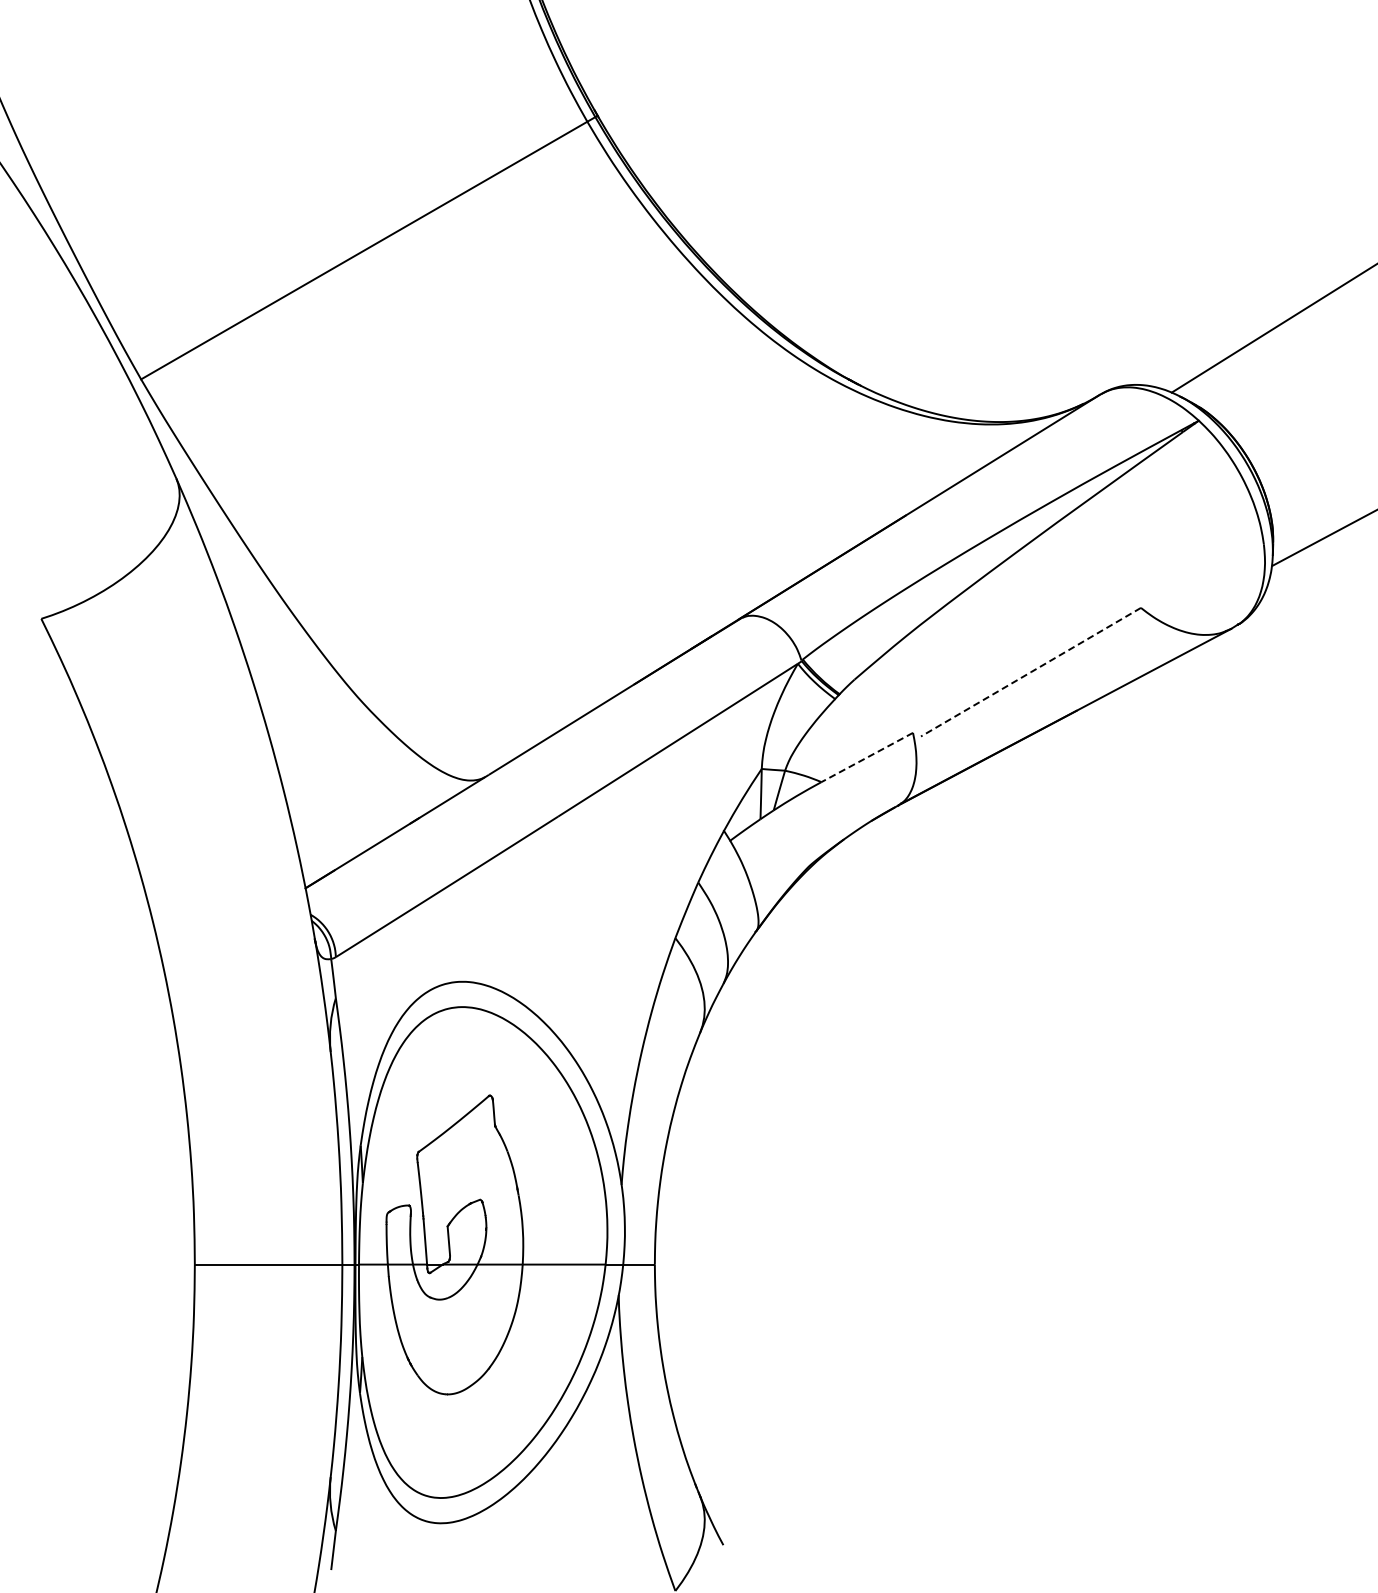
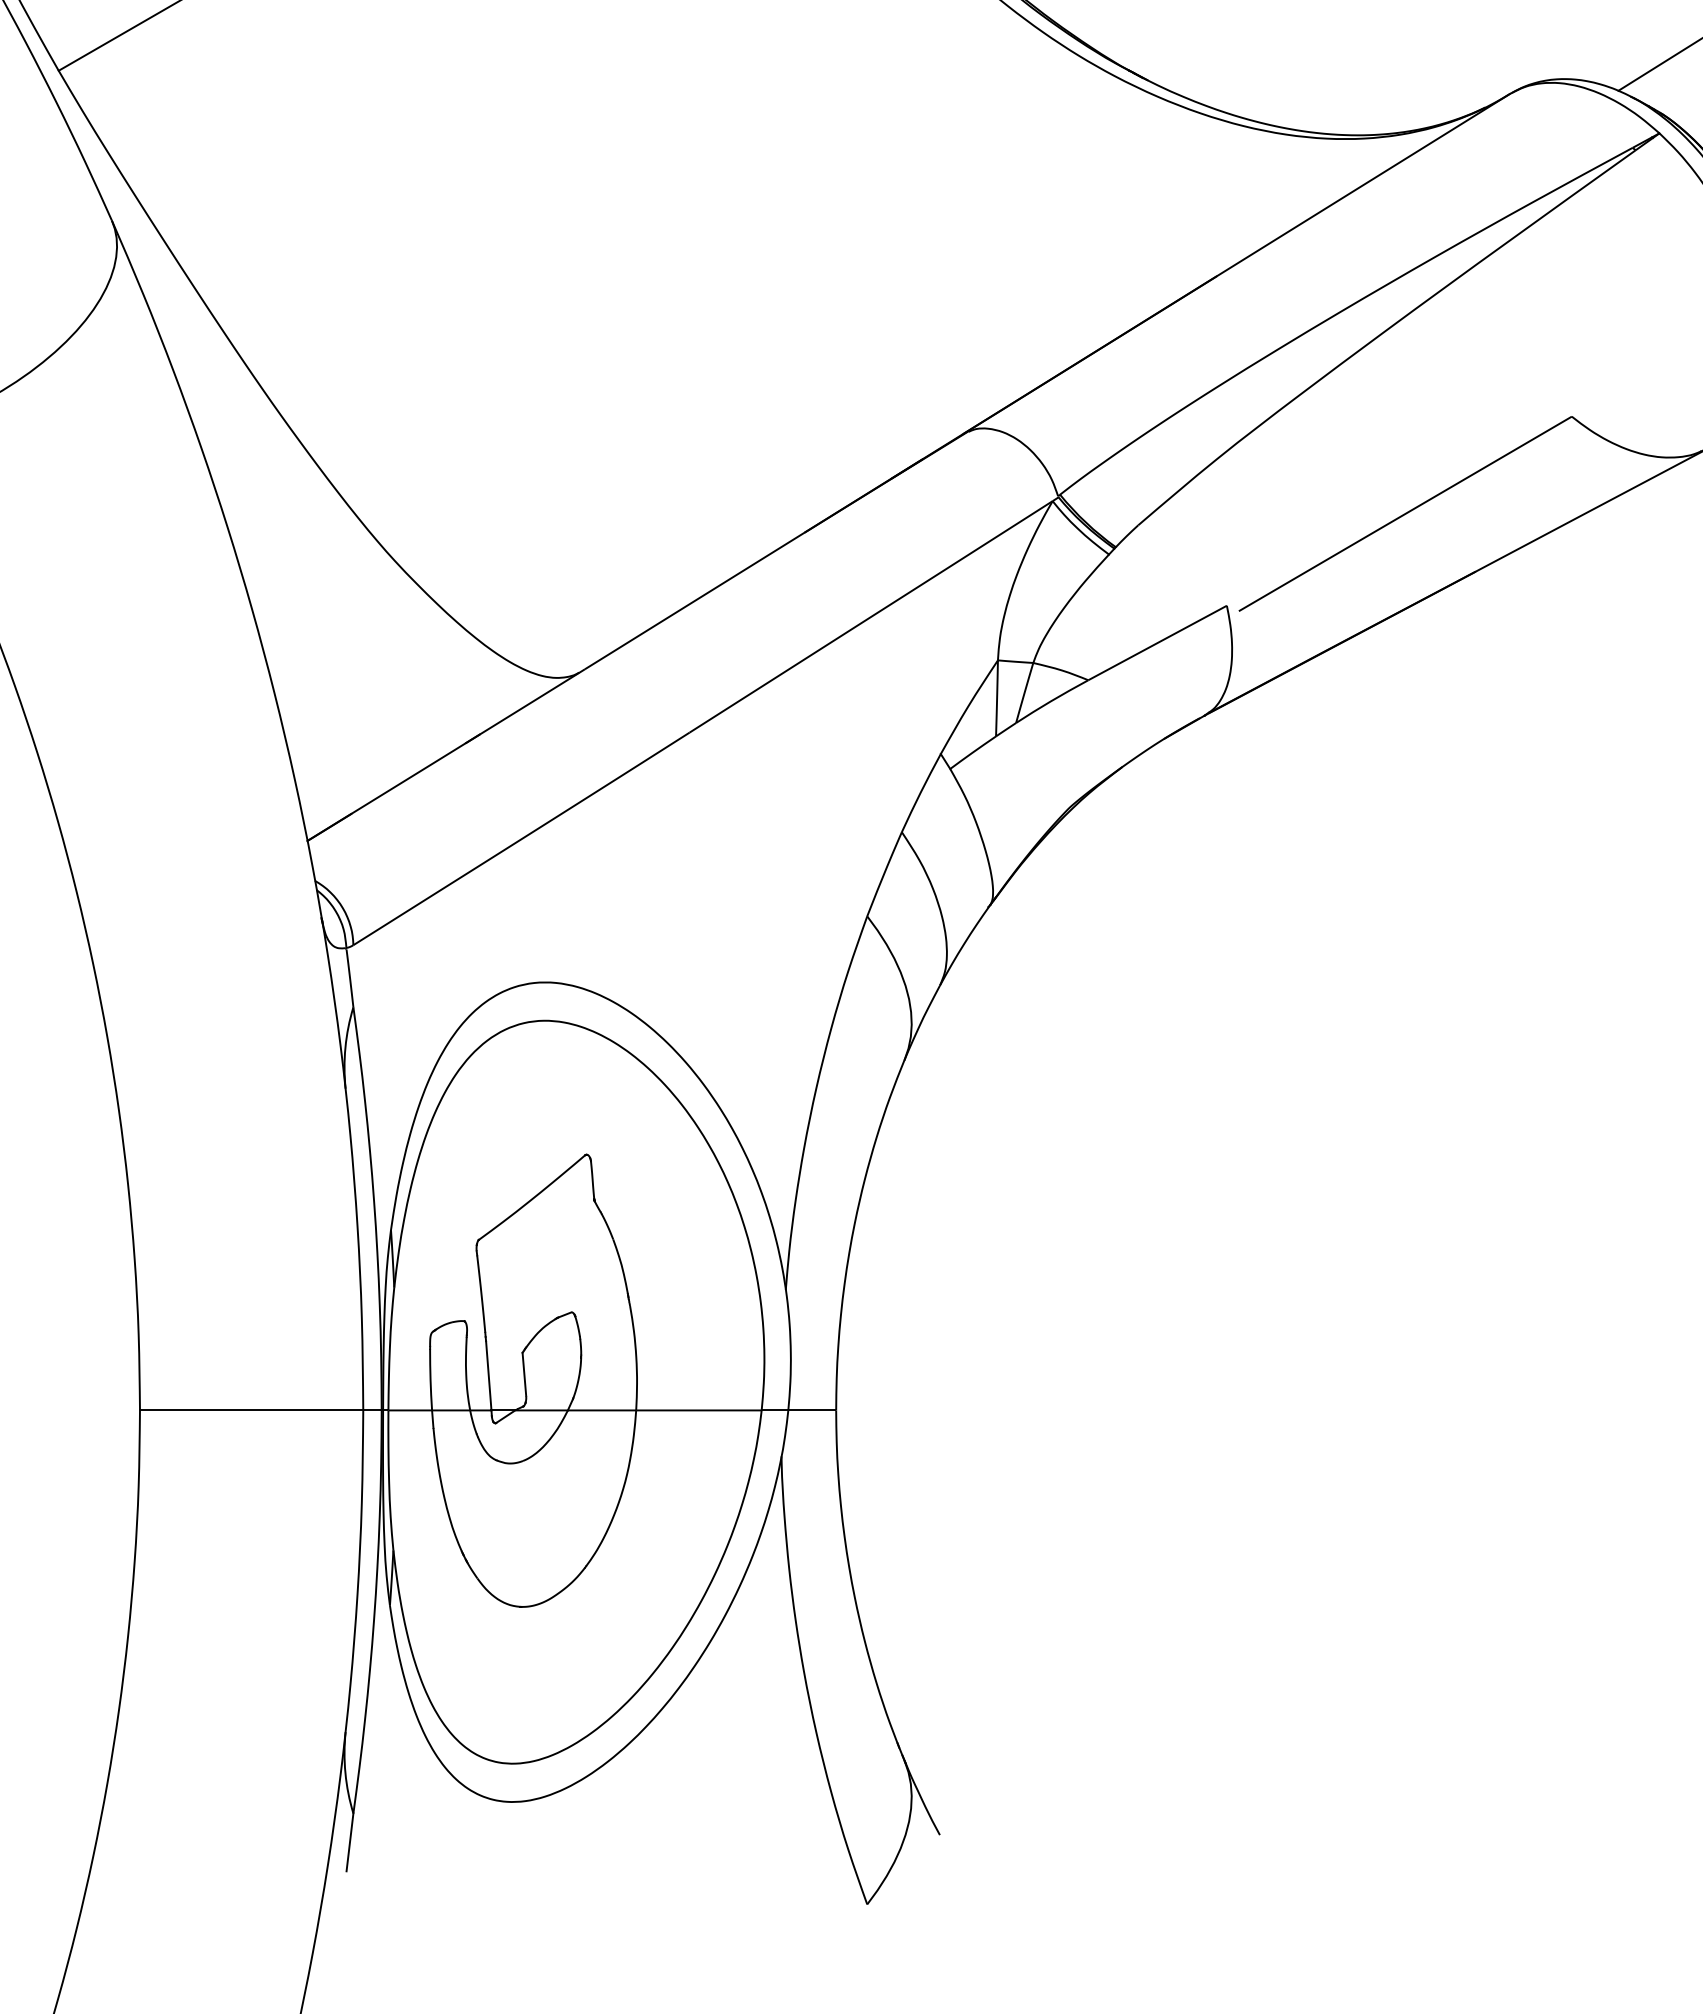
line: (1030, 672) -> (1404, 514), dashed -> solid
line: (867, 757) -> (1157, 643), dashed -> solid

